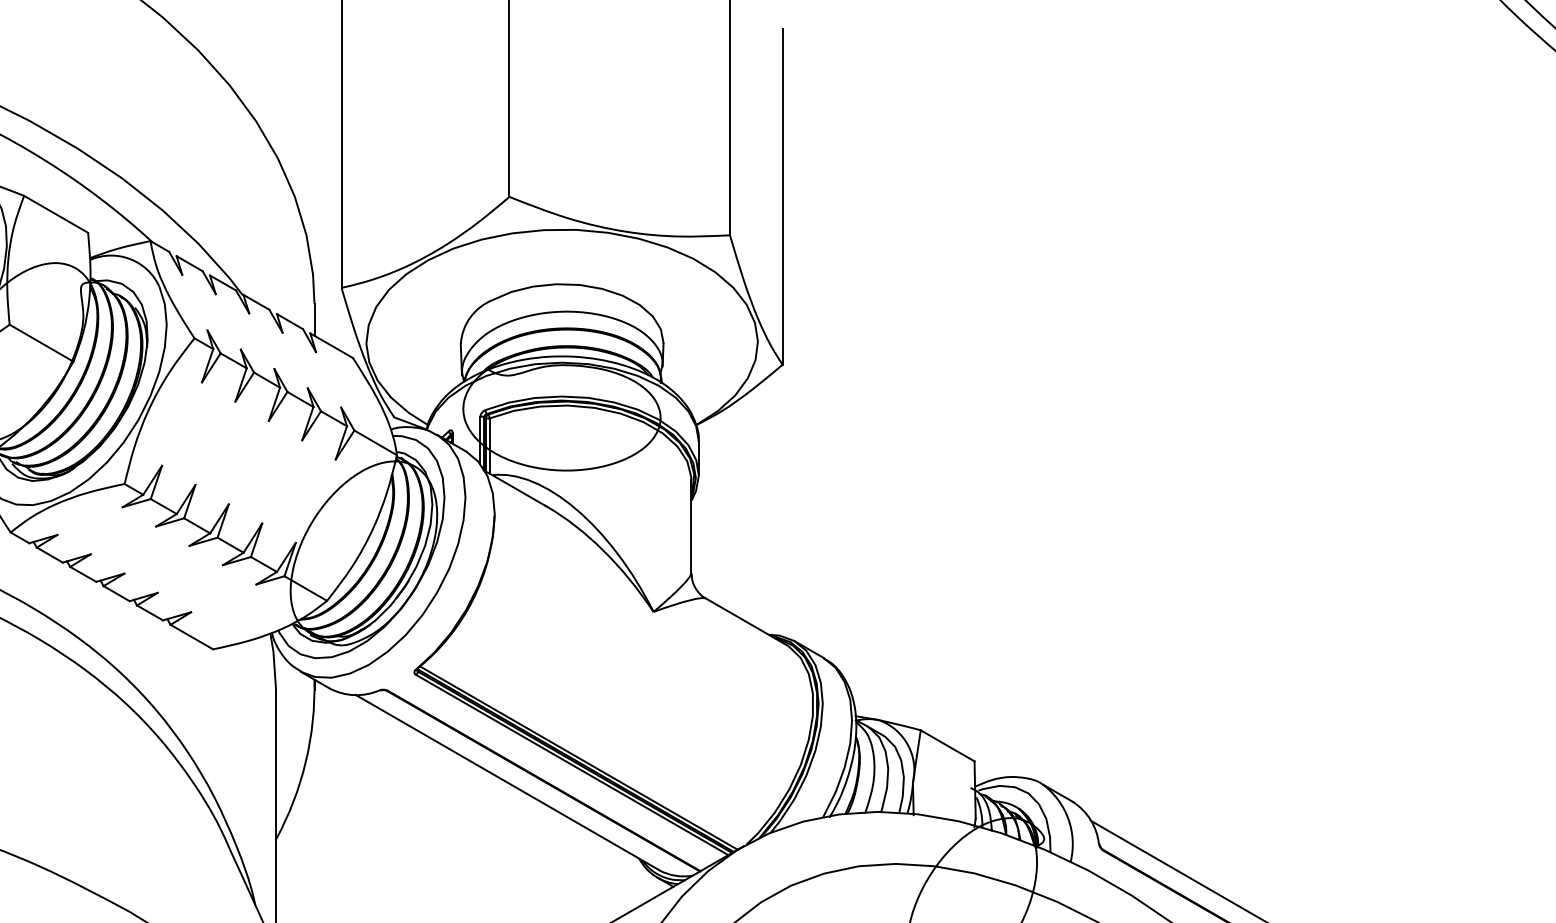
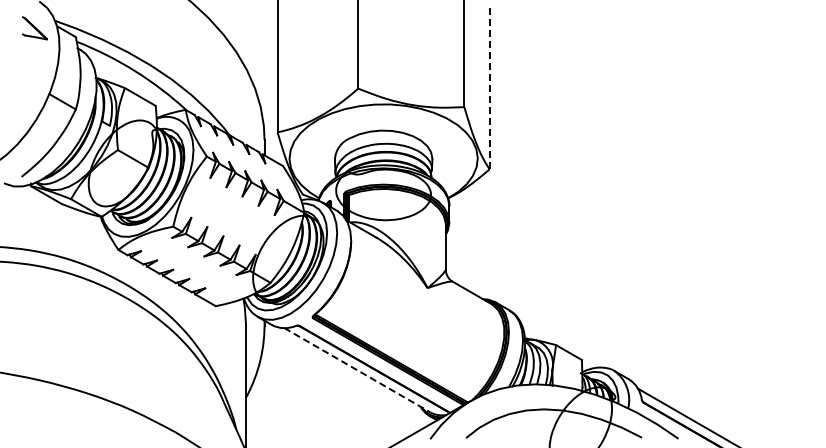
line: (782, 196) -> (489, 88), solid -> dashed
line: (507, 783) -> (357, 370), solid -> dashed

